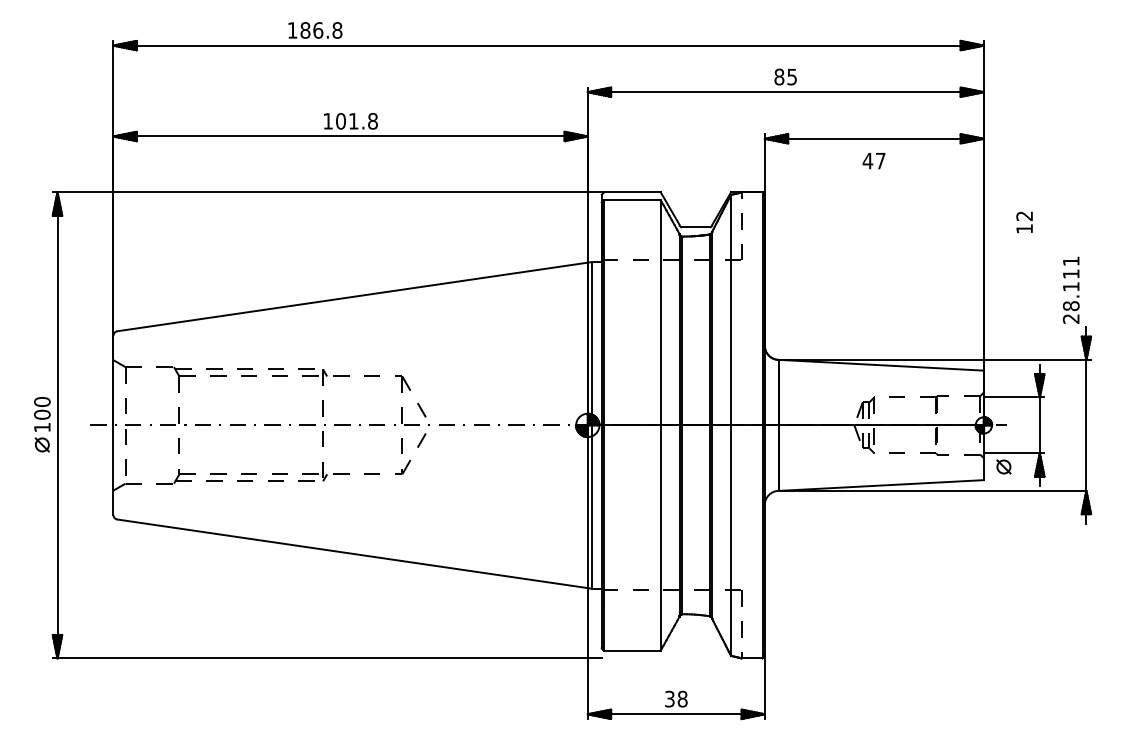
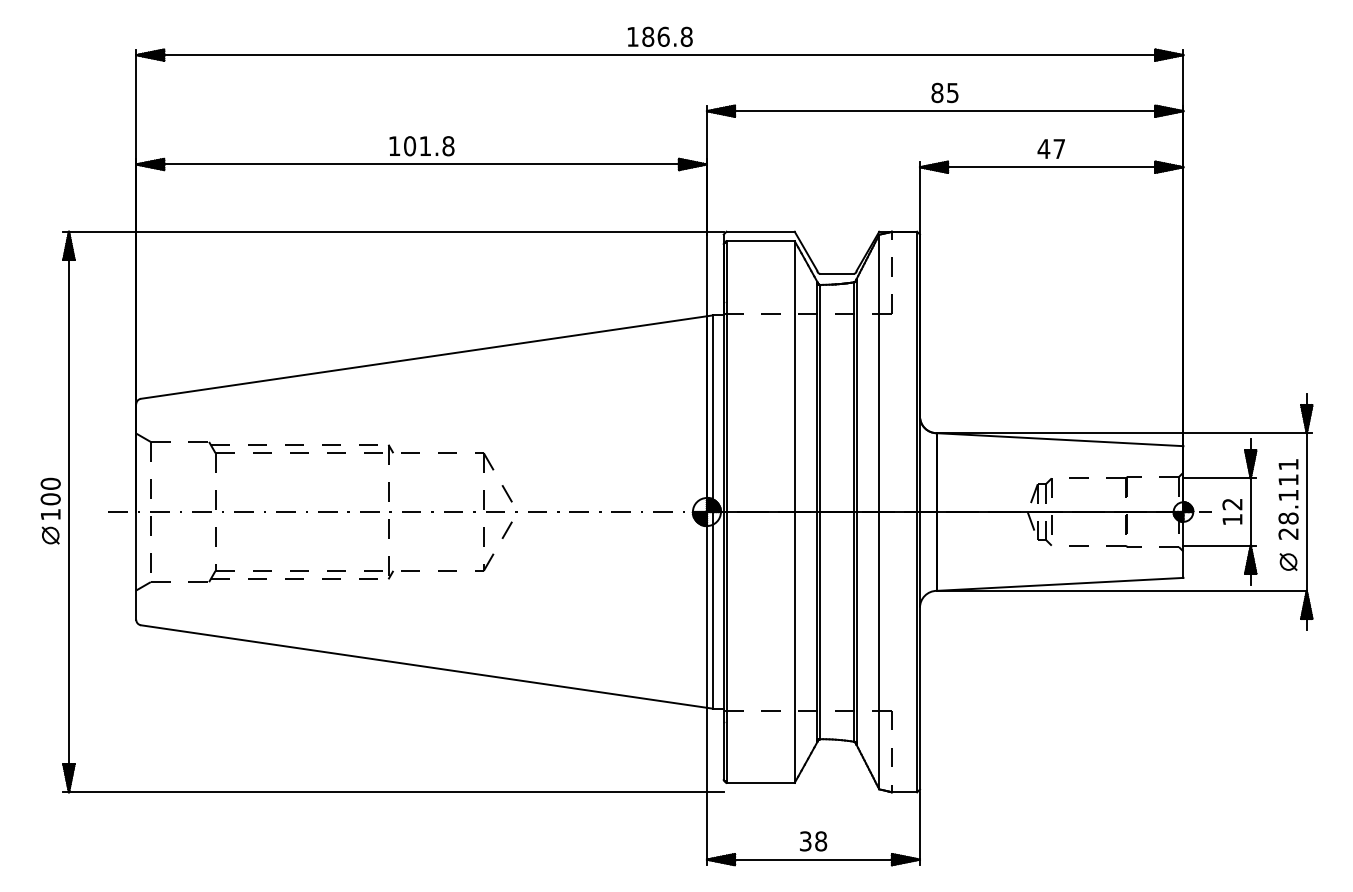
text: (314, 30) -> (659, 36), moved
text: (873, 160) -> (1050, 148), moved
text: (1024, 222) -> (1232, 511), moved
text: (1071, 290) -> (1288, 499), moved
part: (1003, 466) -> (1288, 561), moved

